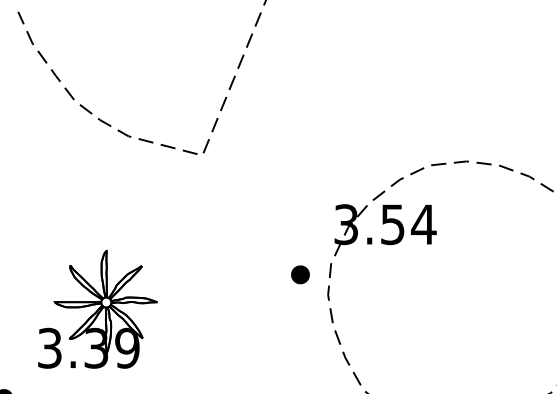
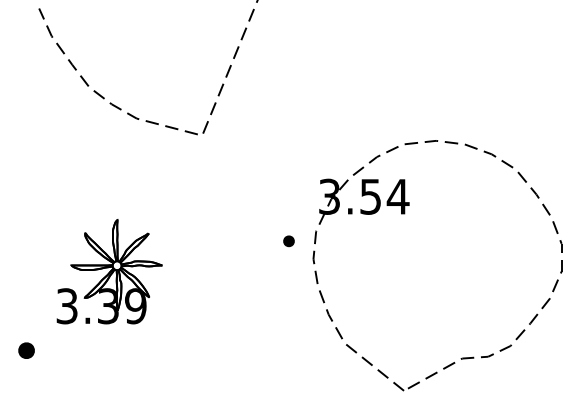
part: (299, 275) -> (288, 241), size x0.7

